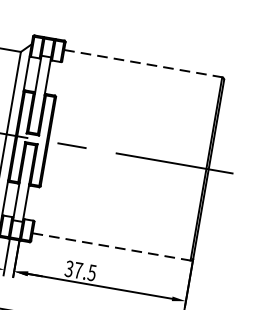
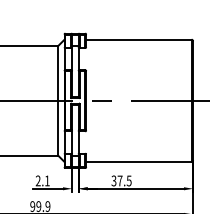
line: (142, 63) -> (138, 39), dashed -> solid
line: (111, 246) -> (138, 161), dashed -> solid

